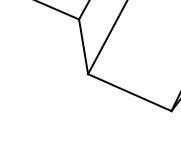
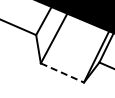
line: (129, 91) -> (62, 72), solid -> dashed

